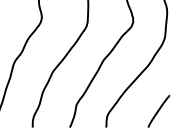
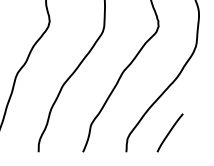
curve: (158, 111) -> (169, 132), moved

